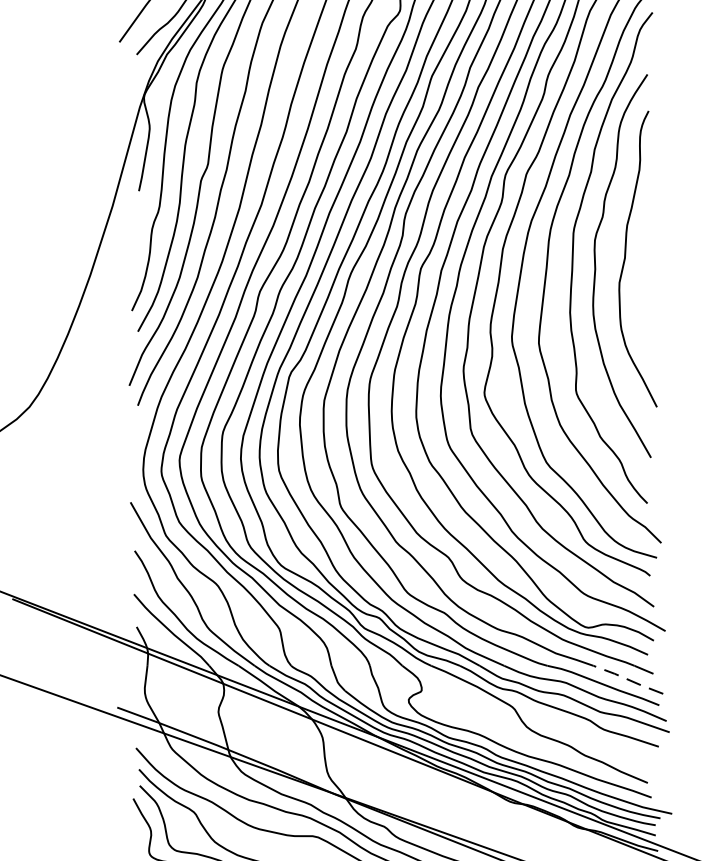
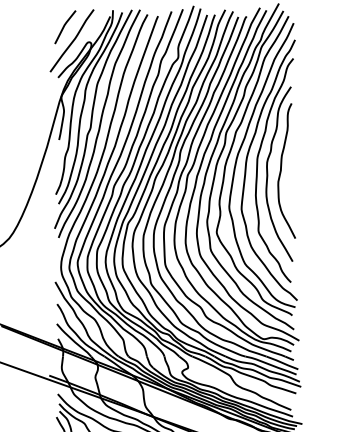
line: (628, 678) -> (282, 362), dashed -> solid

